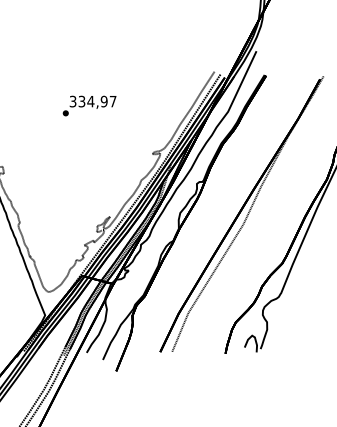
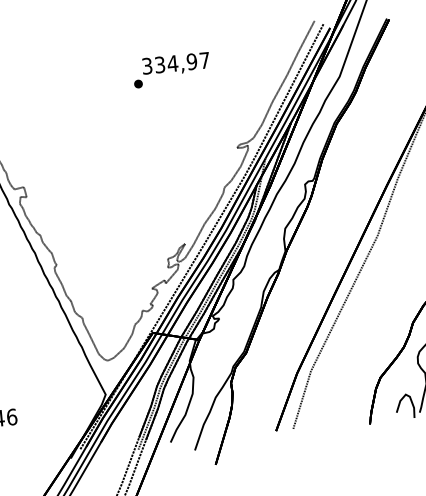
text: (89, 105) -> (171, 69), moved

